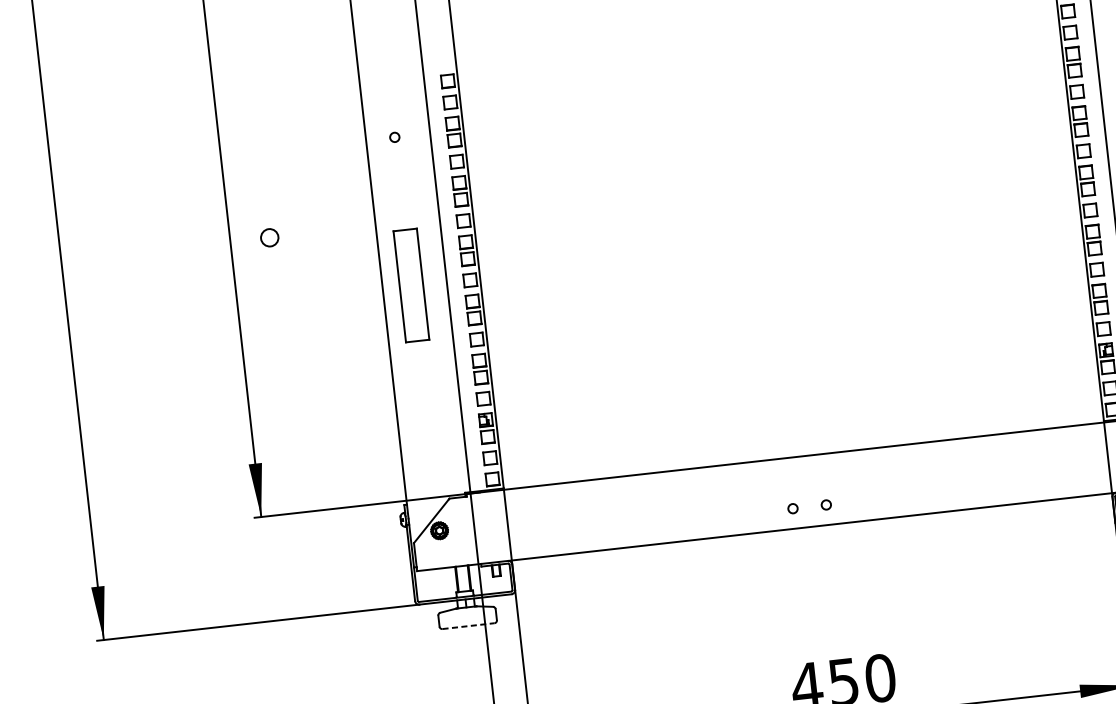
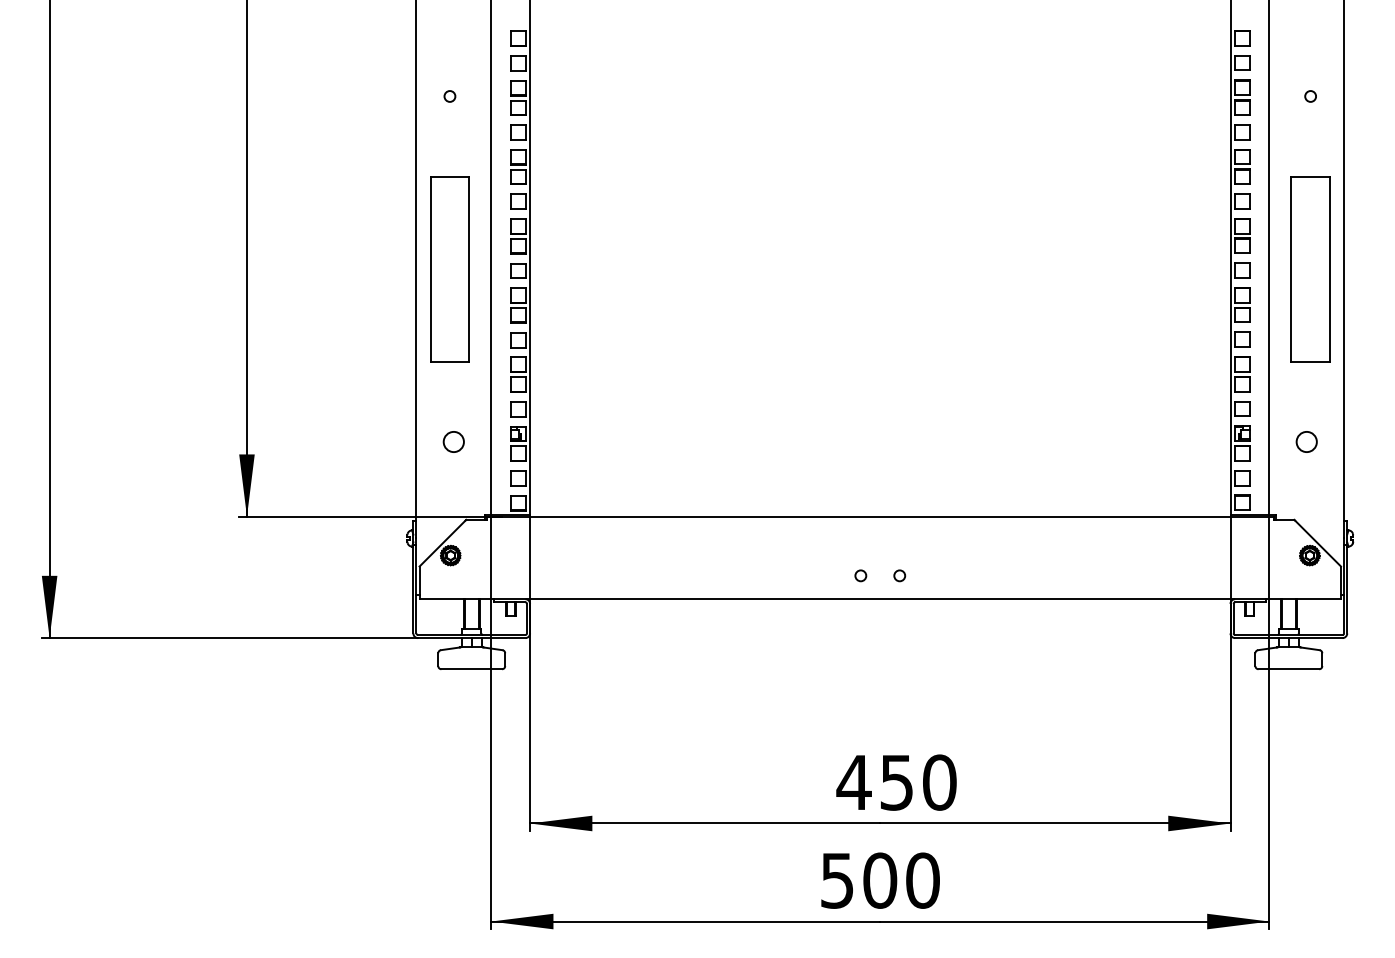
circle: (269, 237) -> (453, 441), moved
part: (411, 285) -> (449, 269), size x1.43
line: (469, 626) -> (472, 669), dashed -> solid

